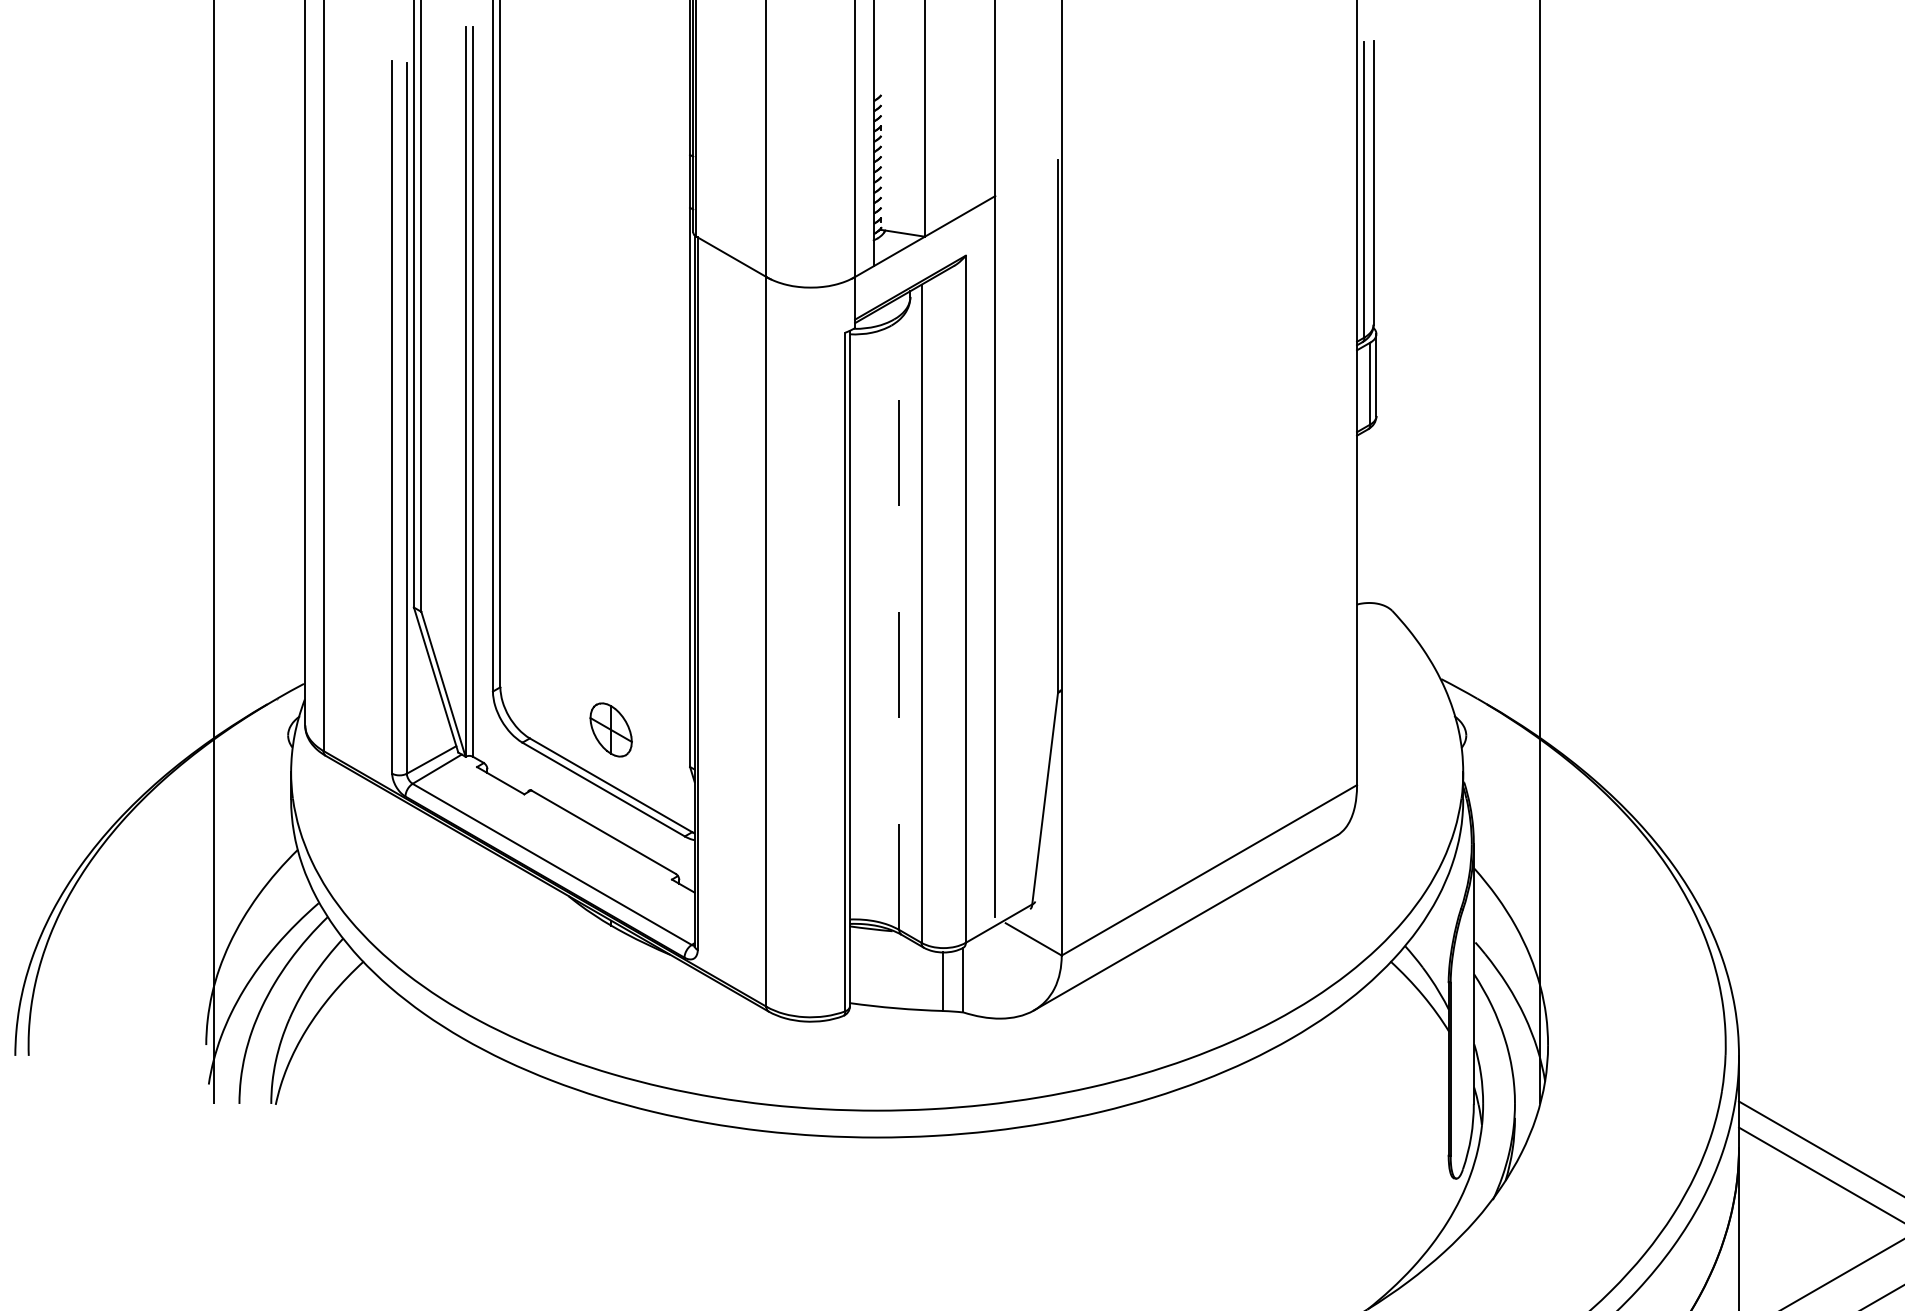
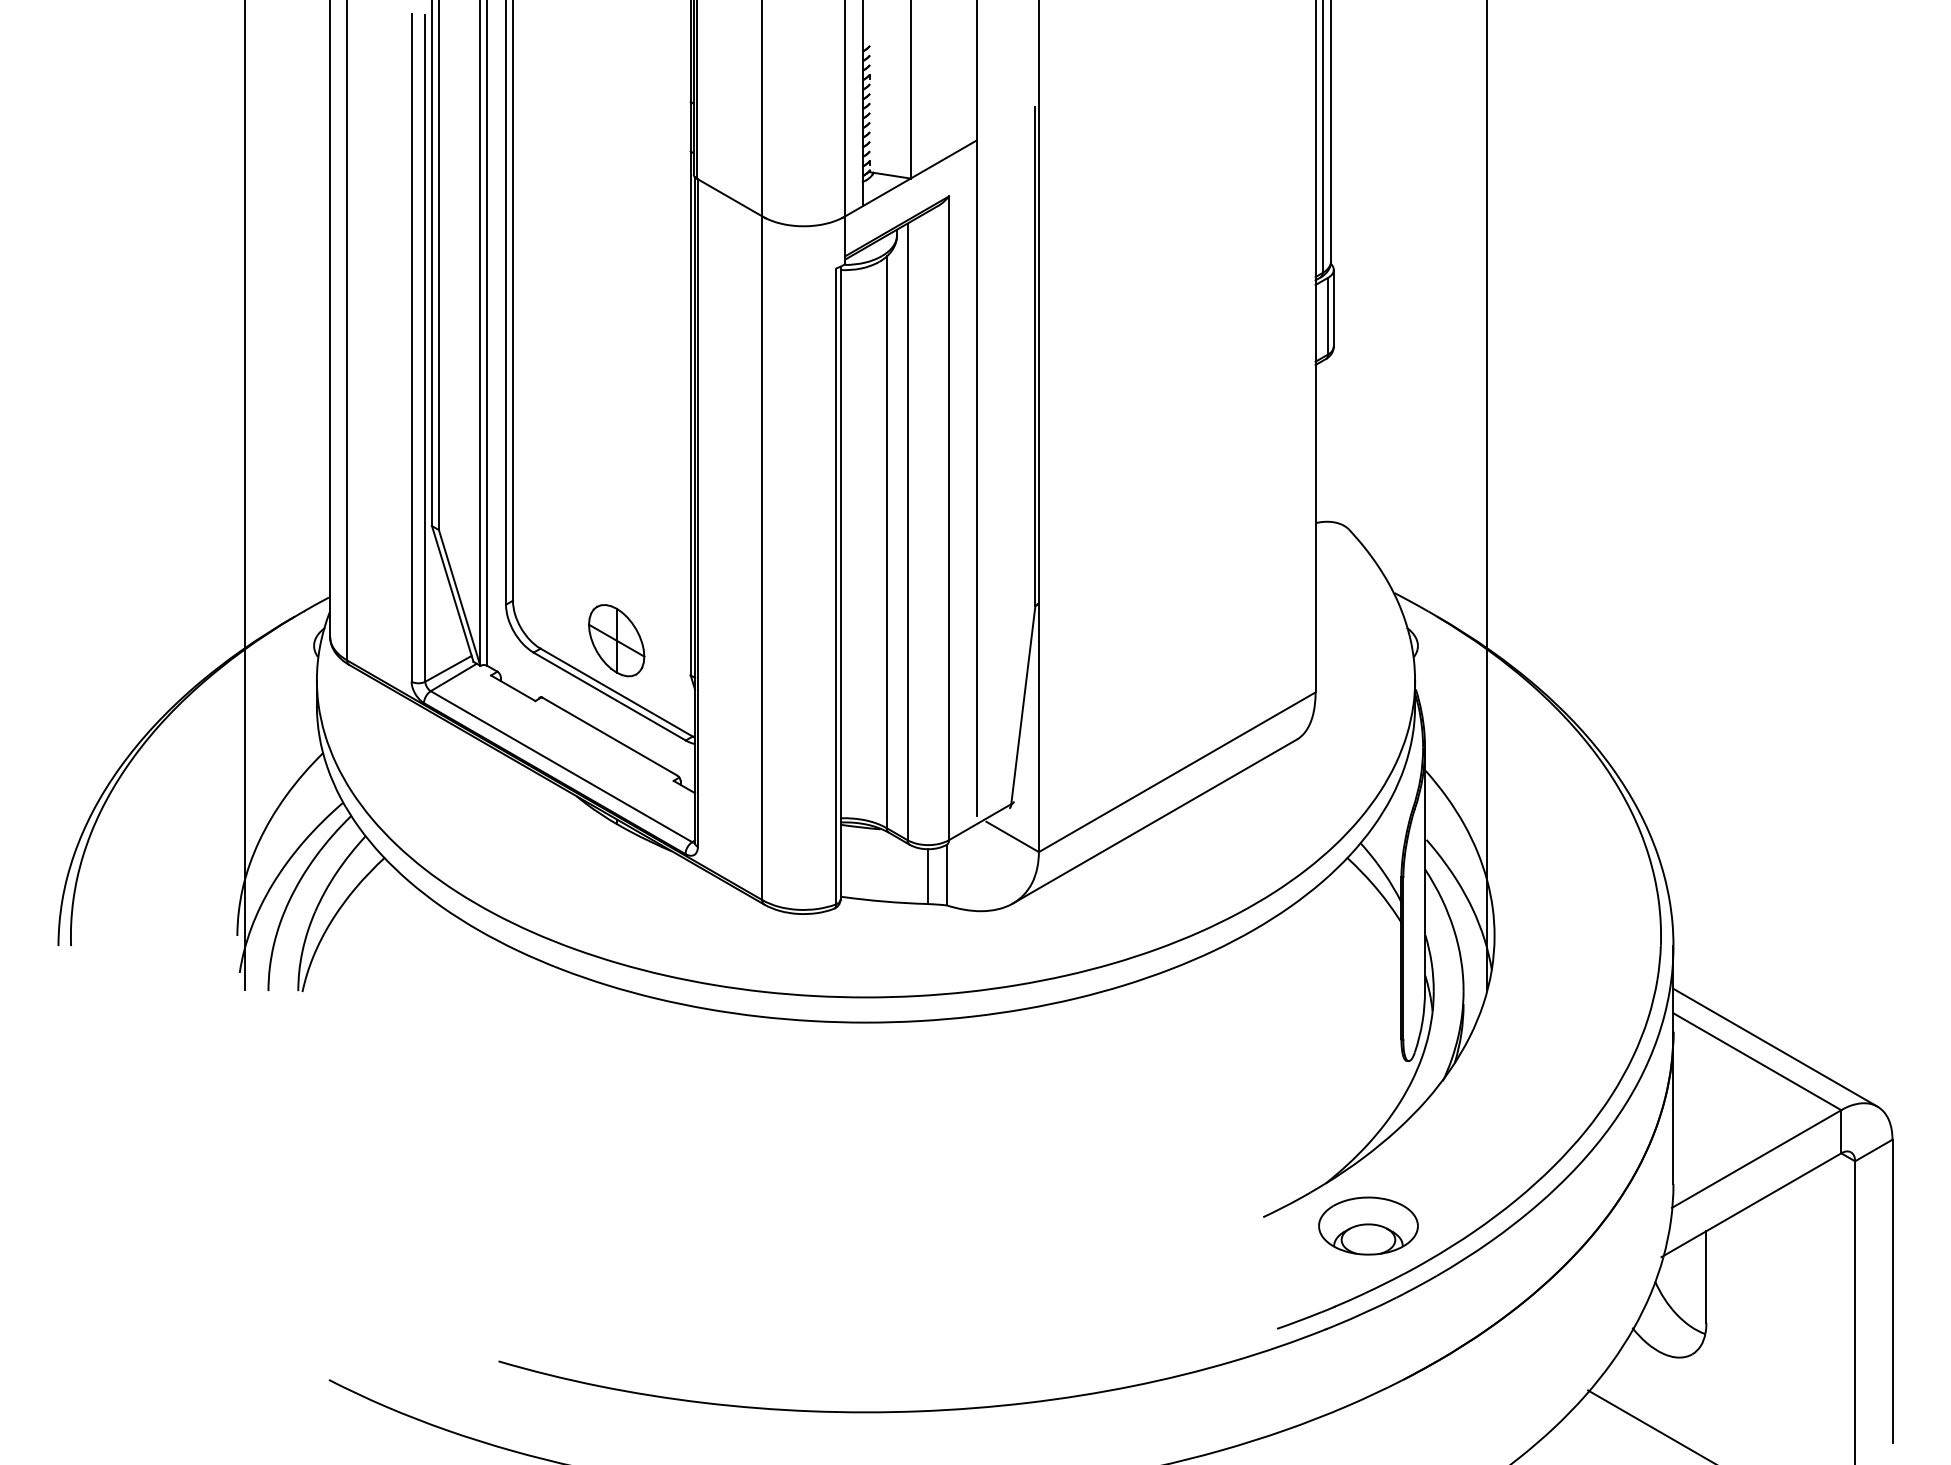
line: (899, 625) -> (886, 542), dashed -> solid
part: (610, 729) -> (616, 640), size x1.43

